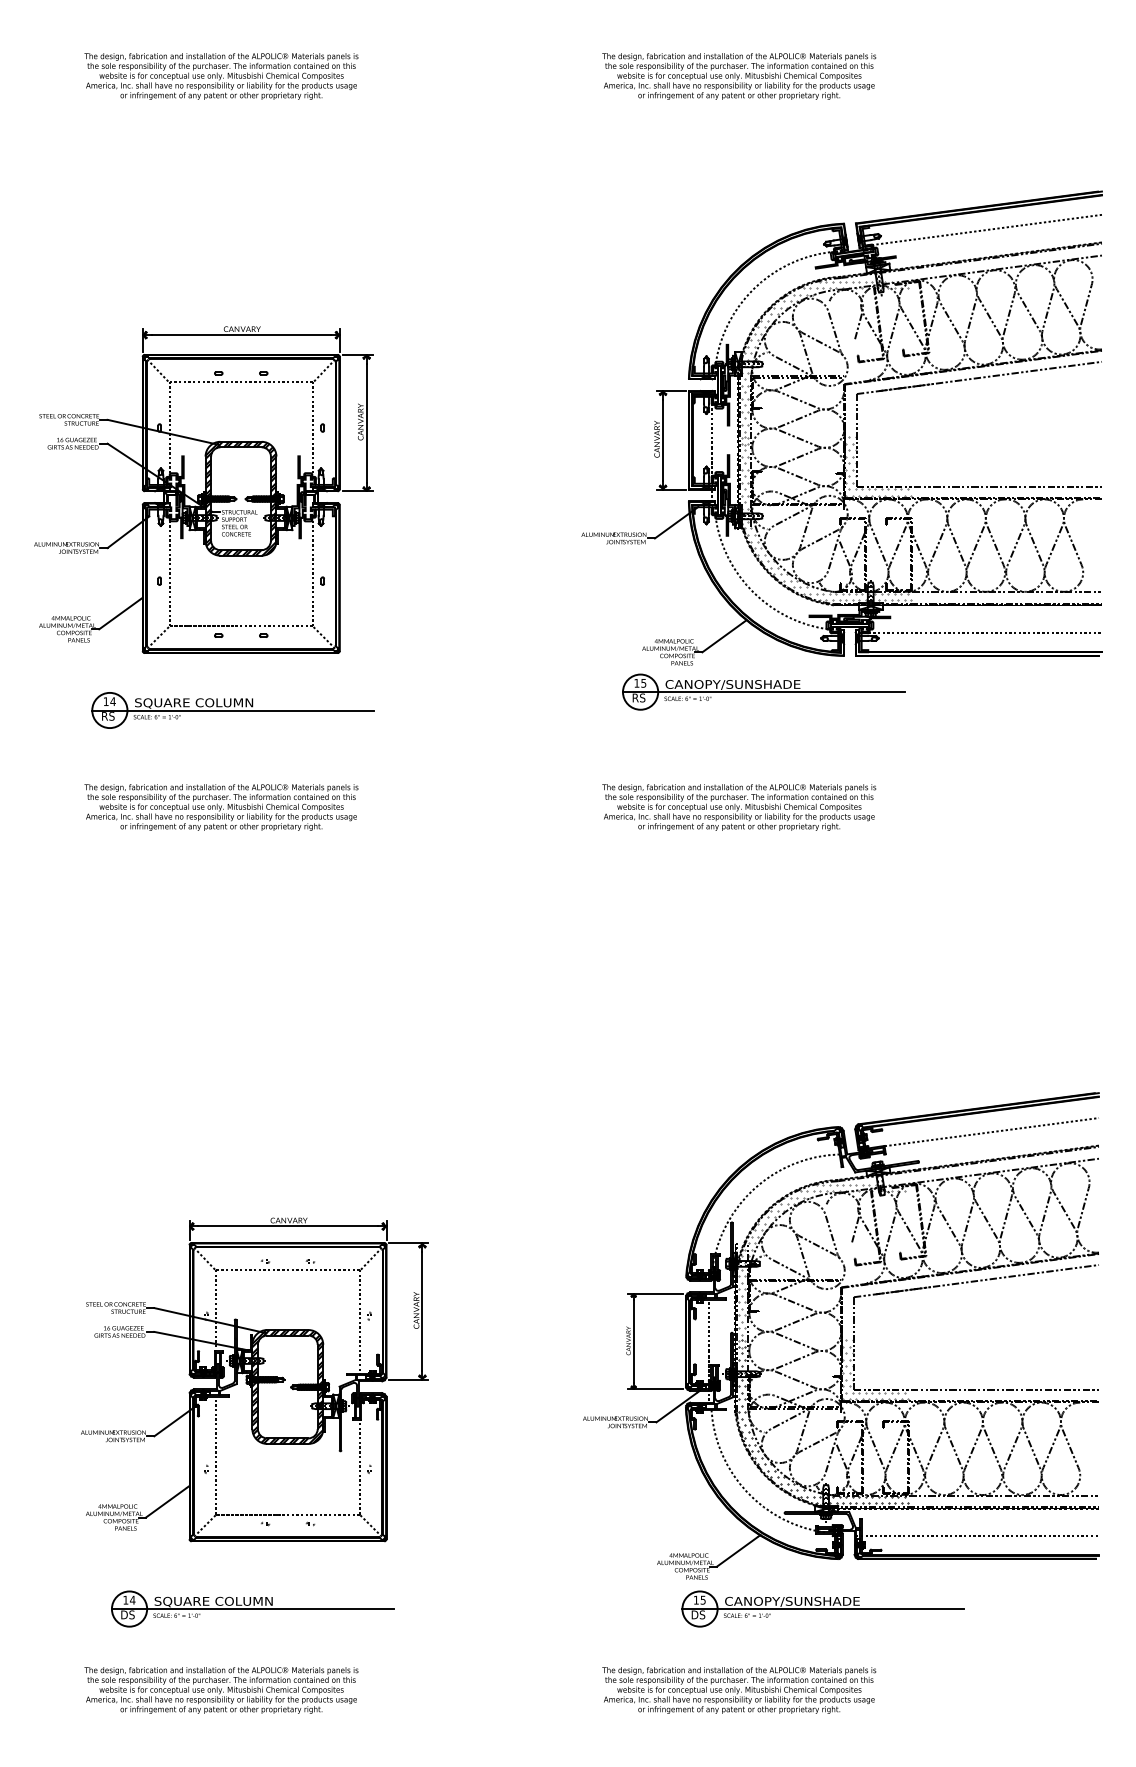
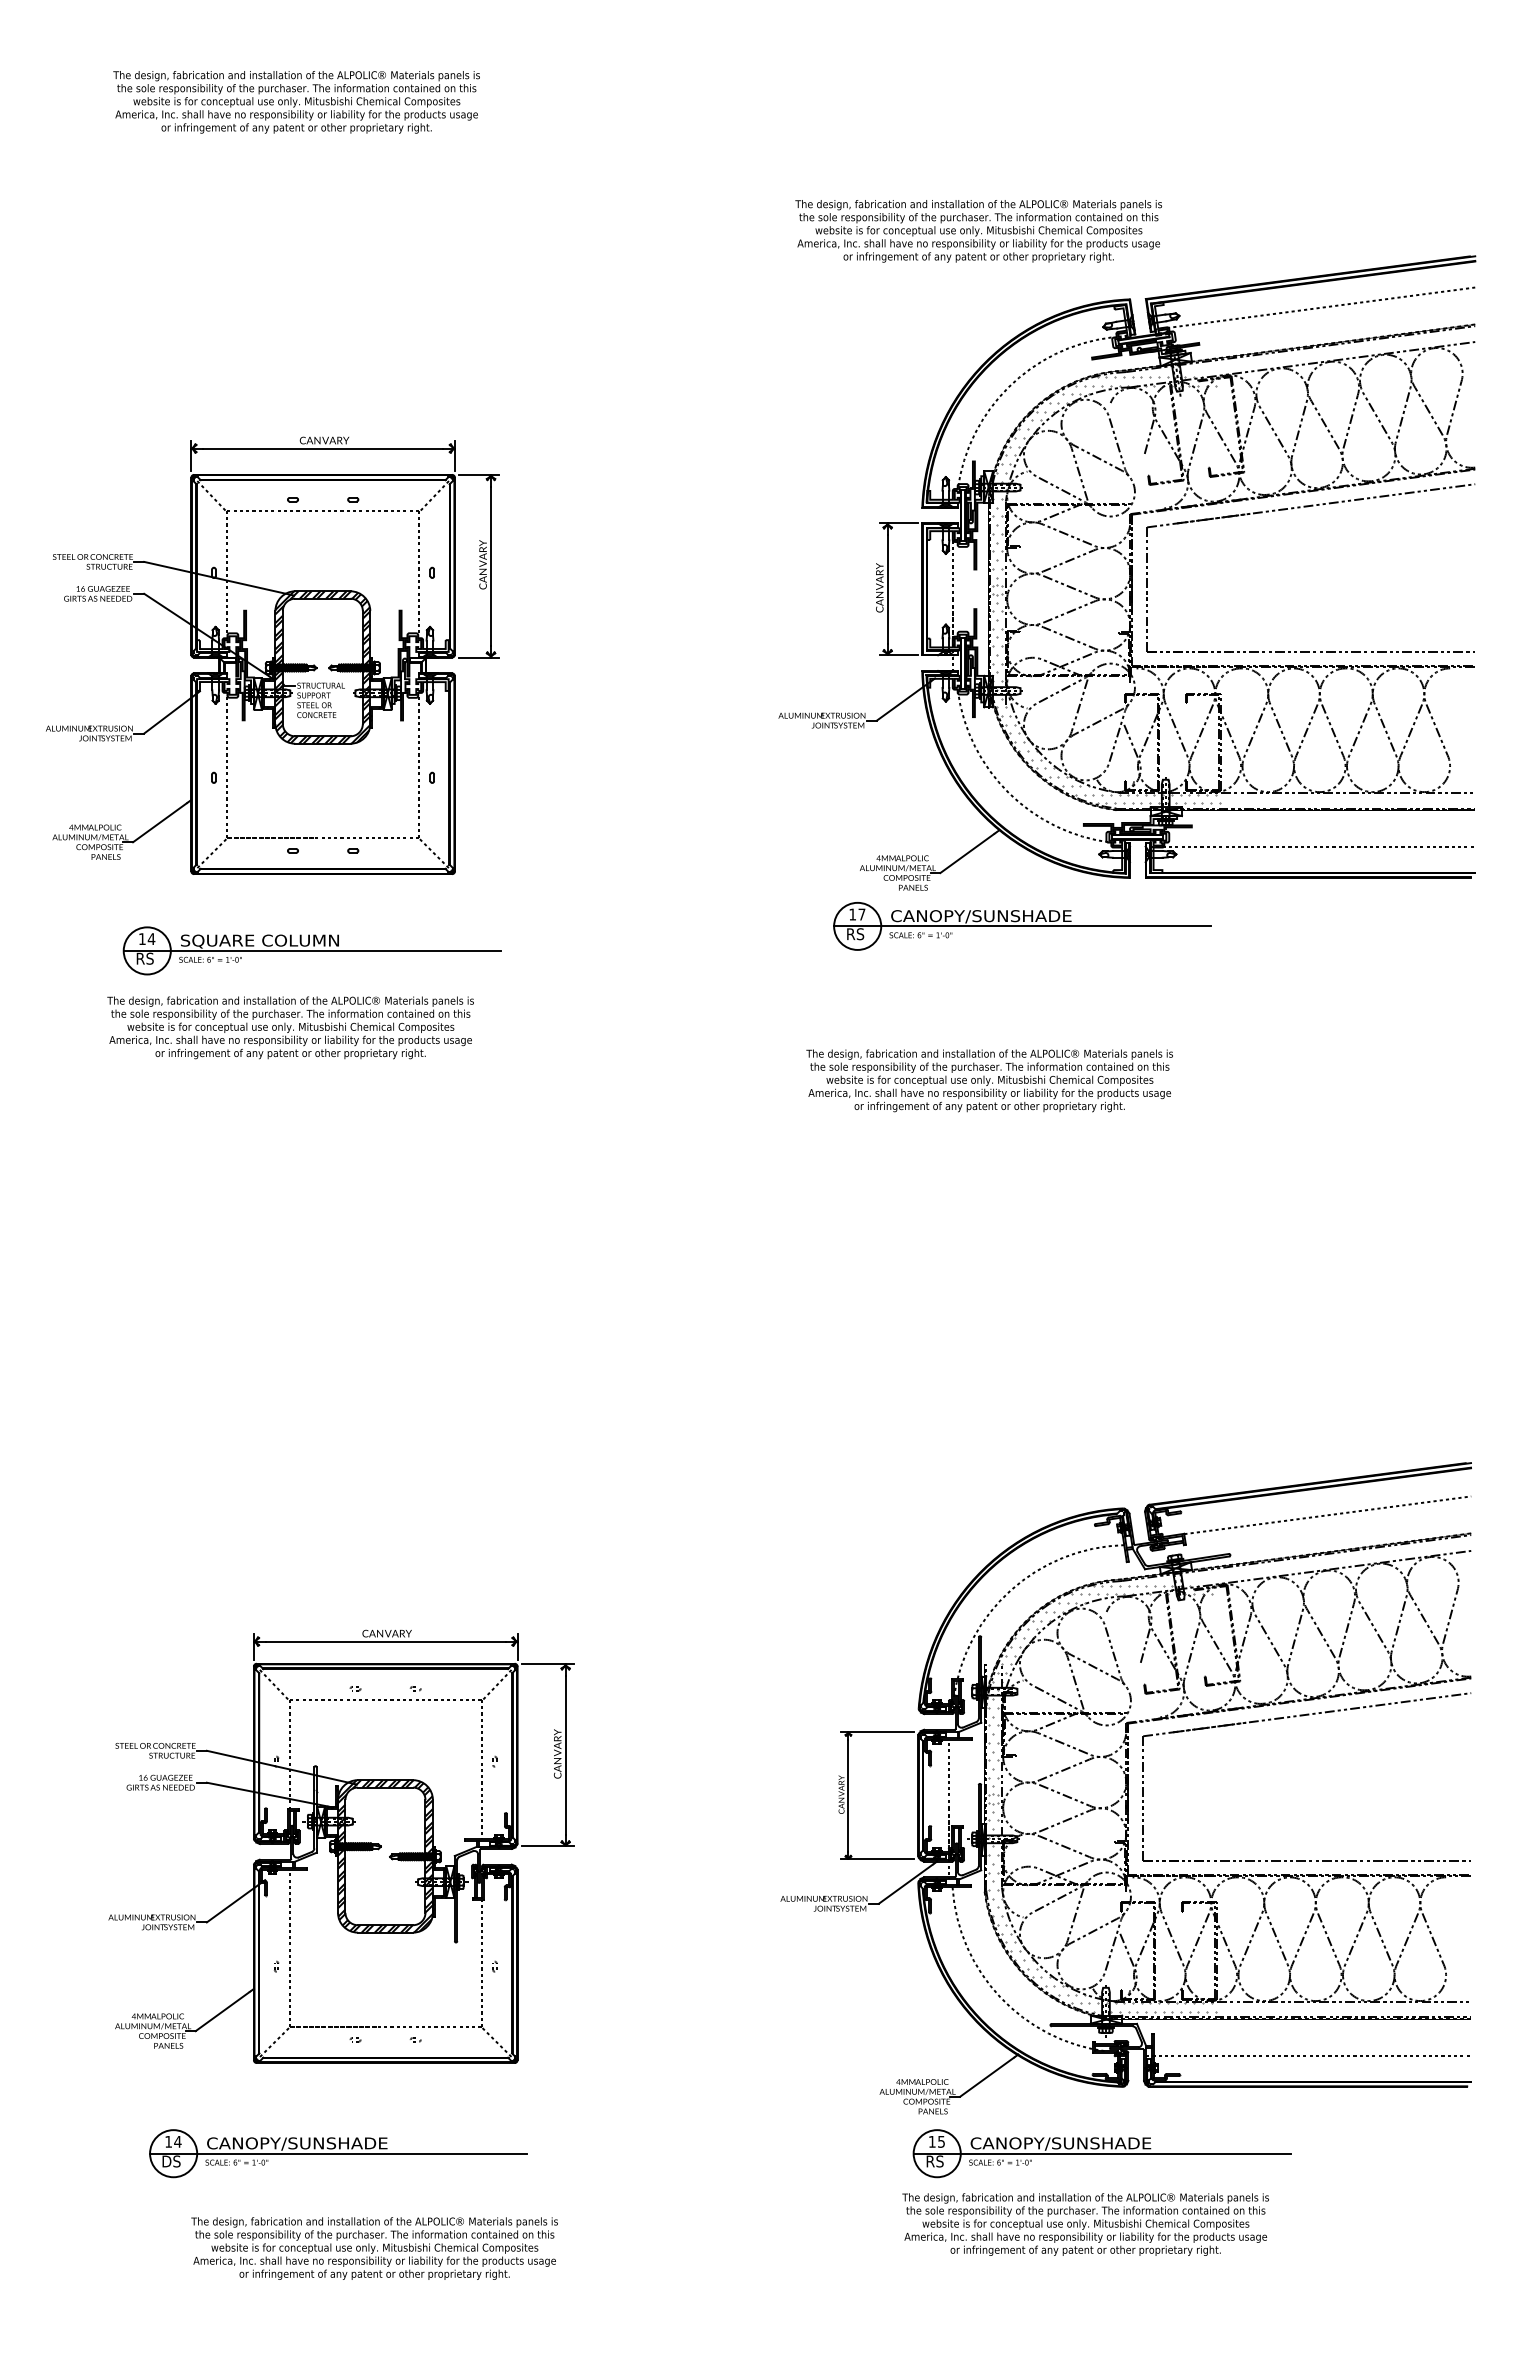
text: (739, 76) -> (978, 231), moved
hatch: (878, 466) -> (1175, 624), removed
text: (643, 683) -> (861, 914), 15 -> 17
text: (221, 807) -> (290, 1027), moved
hatch: (875, 1369) -> (1171, 1833), removed
hatch: (823, 1422) -> (1102, 1903), removed
text: (222, 1602) -> (297, 2144), SQUARE COLUMN -> CANOPY/SUNSHADE
text: (698, 1614) -> (935, 2161), DS -> RS
text: (221, 1690) -> (374, 2248), moved
text: (739, 1690) -> (1085, 2224), moved

